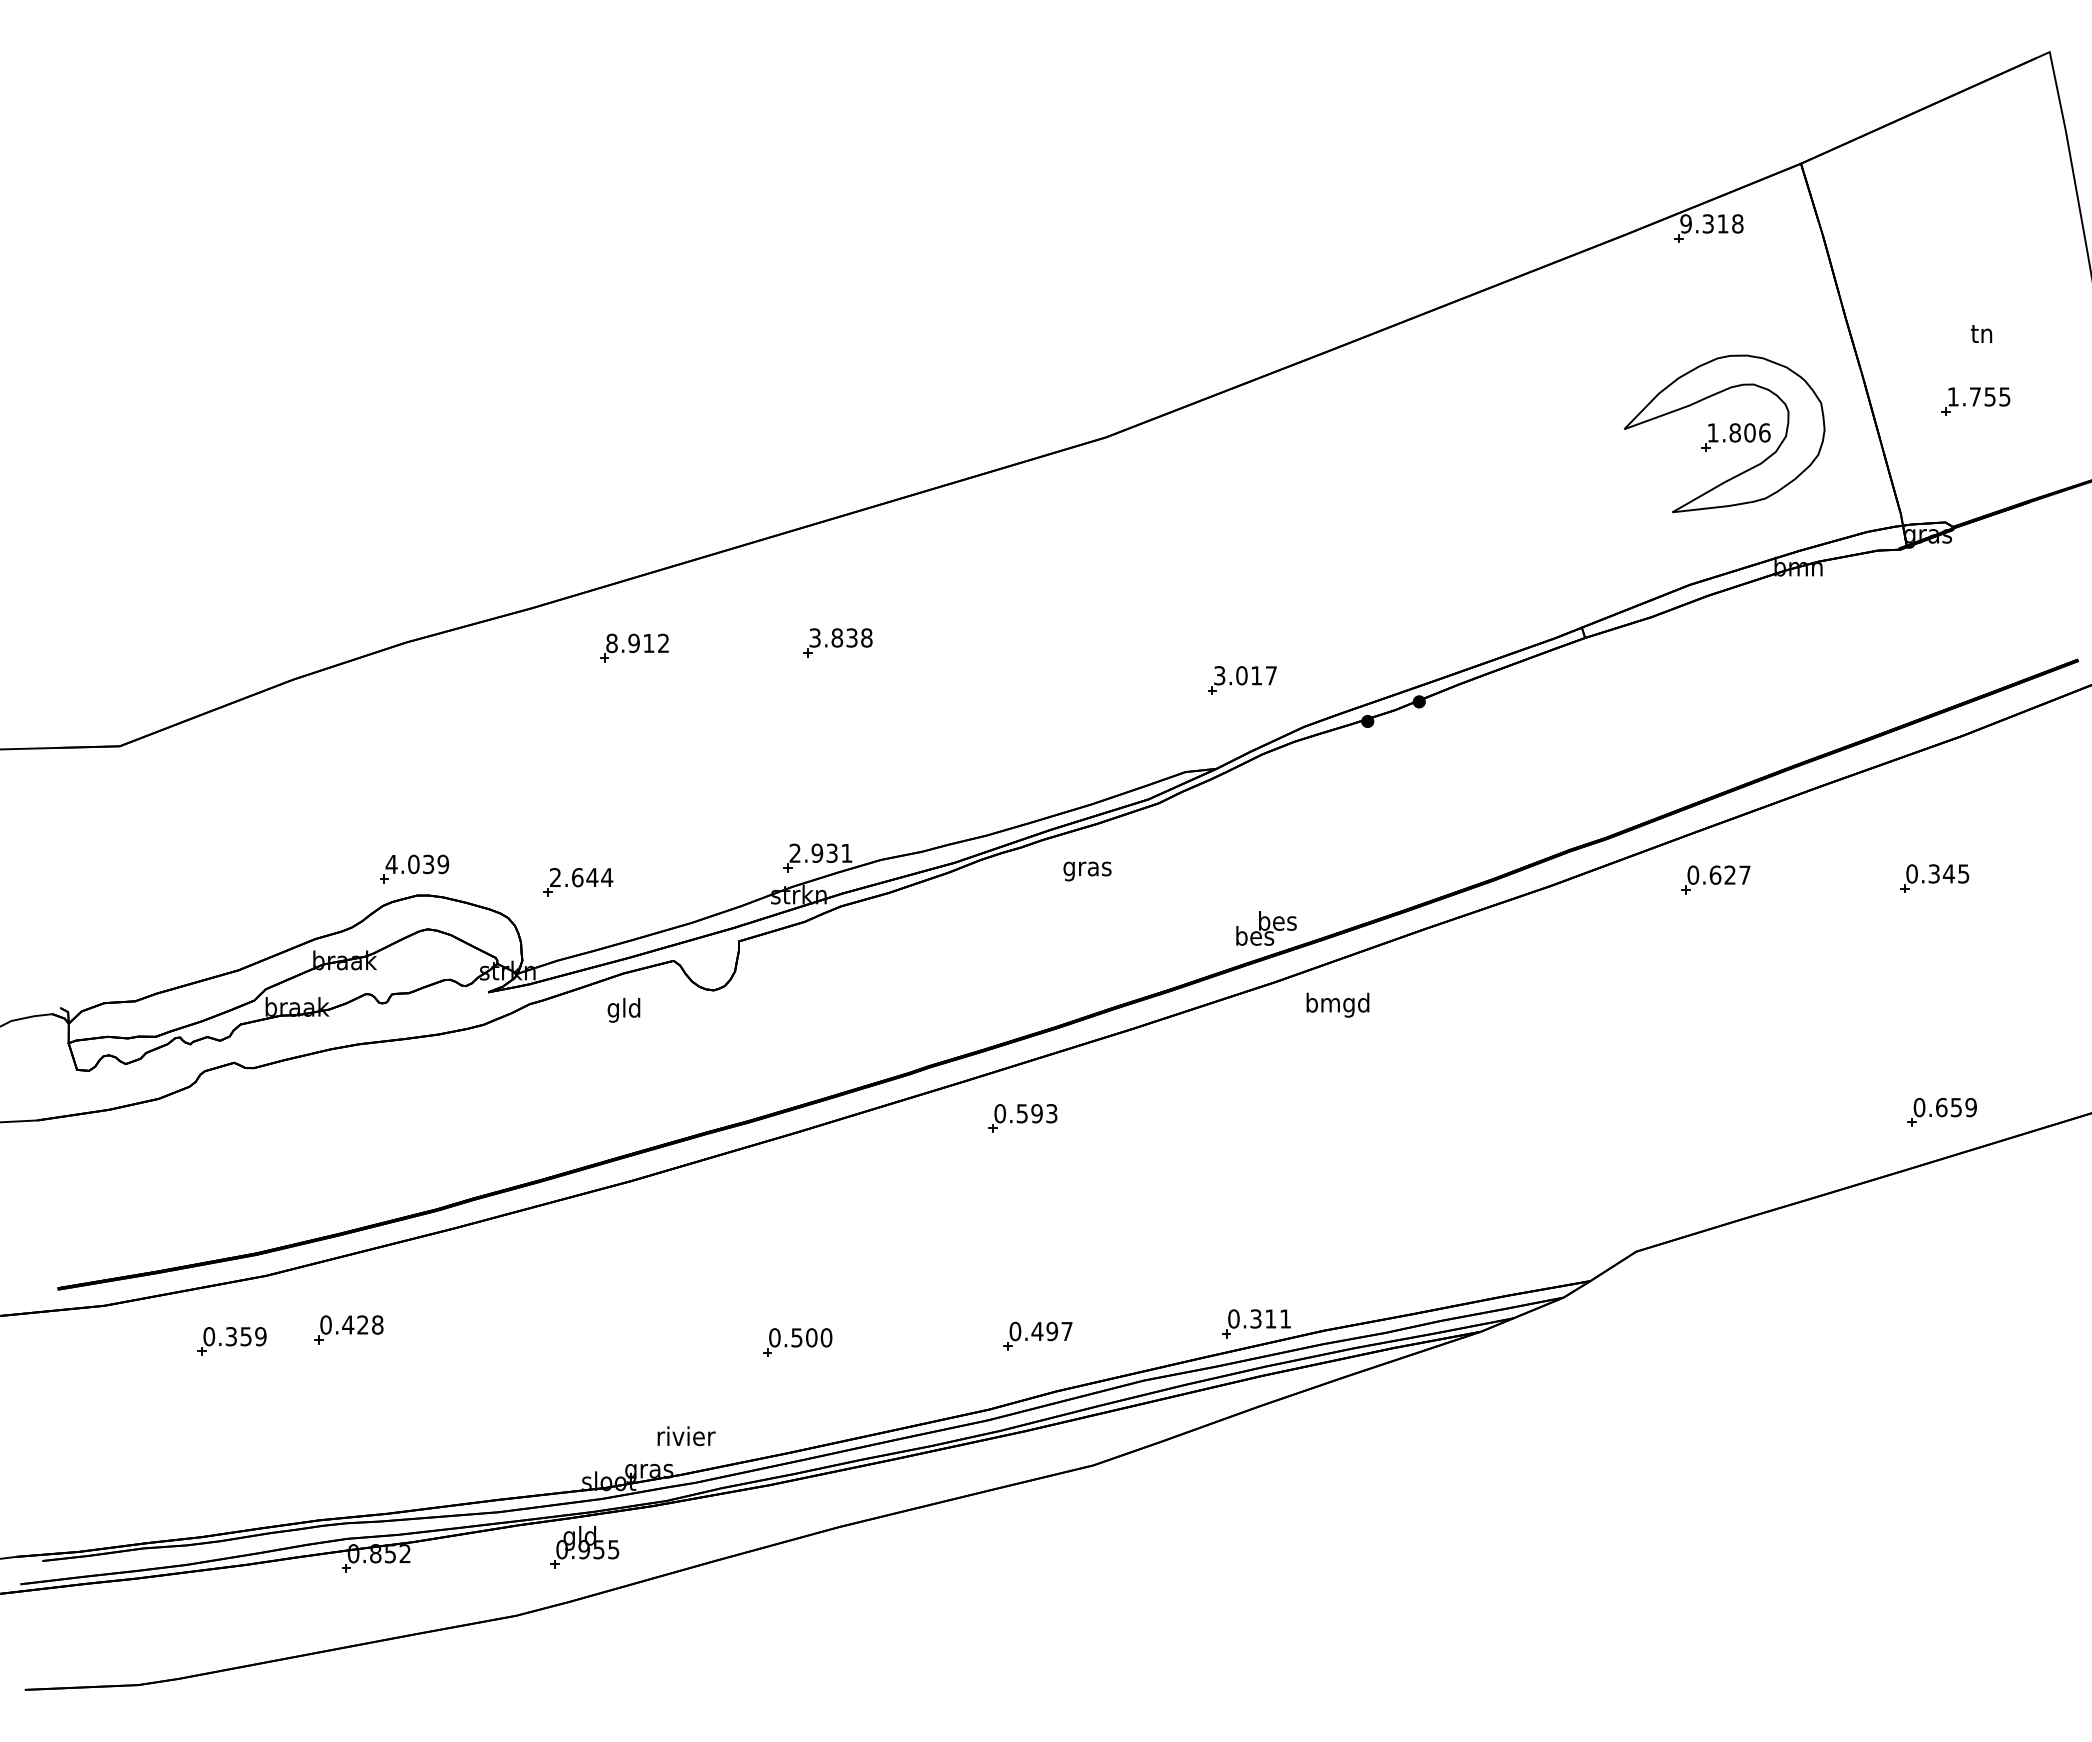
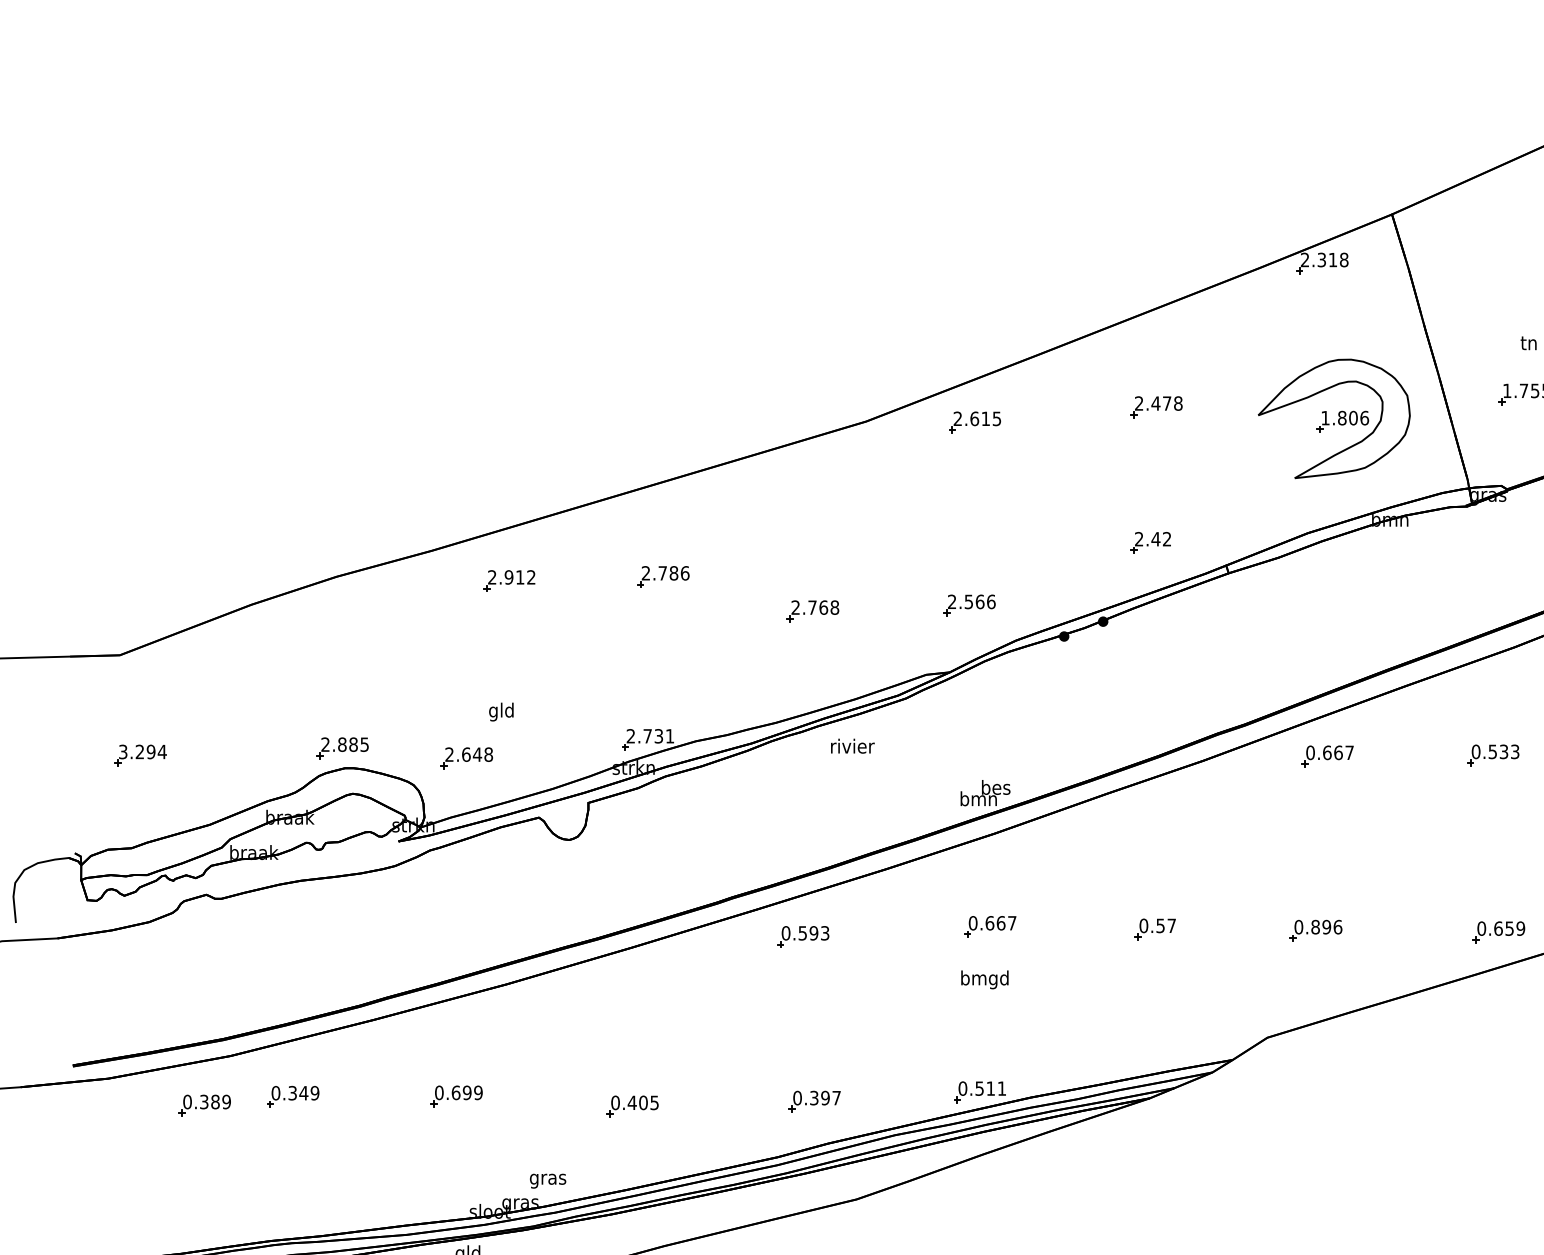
text: (1685, 223) -> (1304, 259), 9.318 -> 2.318
part: (1489, 418) -> (1156, 407), added
part: (1249, 438) -> (974, 422), added
part: (1481, 597) -> (1150, 542), added
text: (840, 637) -> (665, 572), 3.838 -> 2.786
text: (611, 643) -> (491, 577), 8.912 -> 2.912
text: (1245, 675) -> (971, 601), 3.017 -> 2.566
part: (1035, 687) -> (812, 610), added
text: (817, 852) -> (647, 735), 2.931 -> 2.731
text: (417, 864) -> (345, 744), 4.039 -> 2.885
text: (1088, 868) -> (852, 747), gras -> rivier
text: (1949, 873) -> (1504, 751), 0.345 -> 0.533
text: (1730, 874) -> (1338, 752), 0.627 -> 0.667
text: (607, 877) -> (488, 754), 2.644 -> 2.648
part: (146, 878) -> (140, 755), added
text: (1254, 935) -> (978, 798), bes -> bmn
text: (1337, 1004) -> (984, 979), moved
text: (623, 1010) -> (501, 712), moved
part: (1269, 1104) -> (989, 926), added
part: (1488, 1108) -> (1155, 929), added
part: (1700, 1110) -> (1315, 930), added
text: (1256, 1318) -> (980, 1088), 0.311 -> 0.511
text: (362, 1324) -> (303, 1092), 0.428 -> 0.349
part: (564, 1328) -> (456, 1095), added
text: (1037, 1331) -> (814, 1098), 0.497 -> 0.397
text: (245, 1336) -> (214, 1101), 0.359 -> 0.389
text: (811, 1337) -> (643, 1102), 0.500 -> 0.405
text: (686, 1438) -> (548, 1179), rivier -> gras

